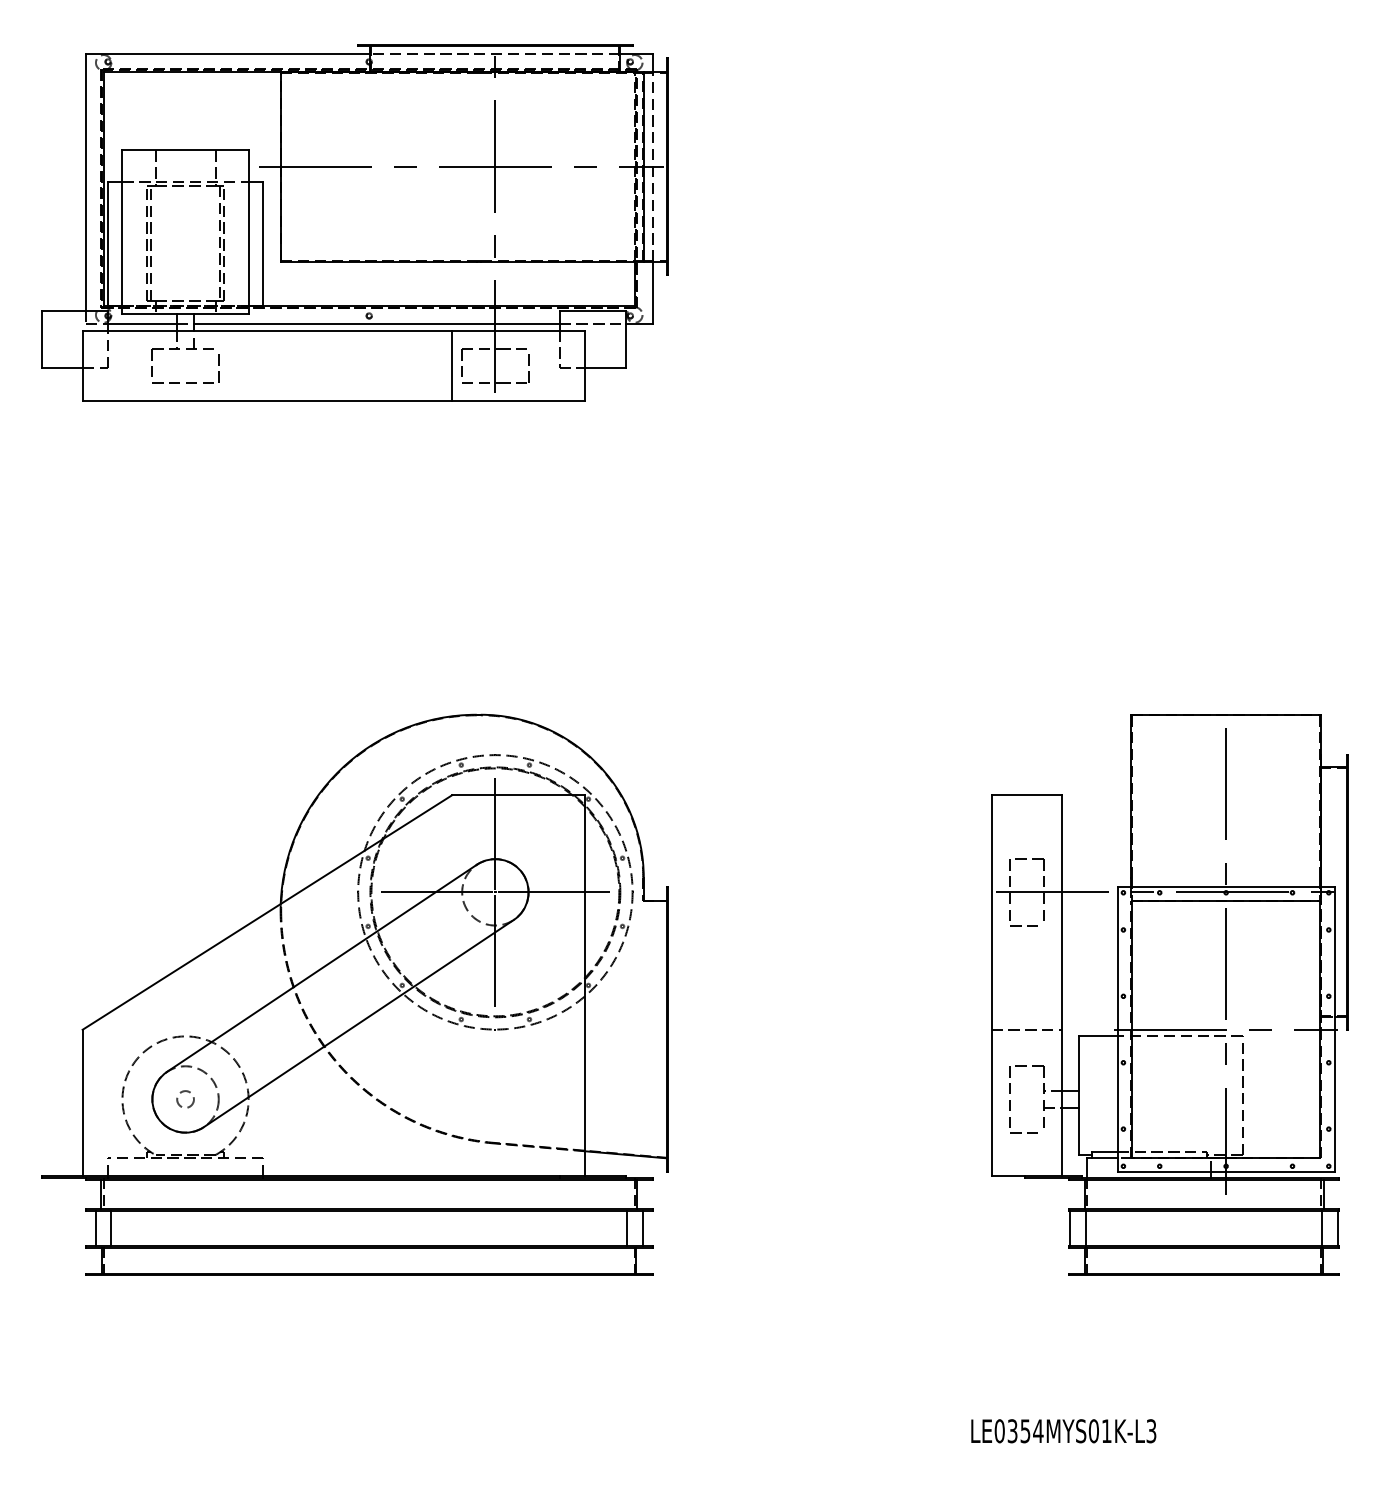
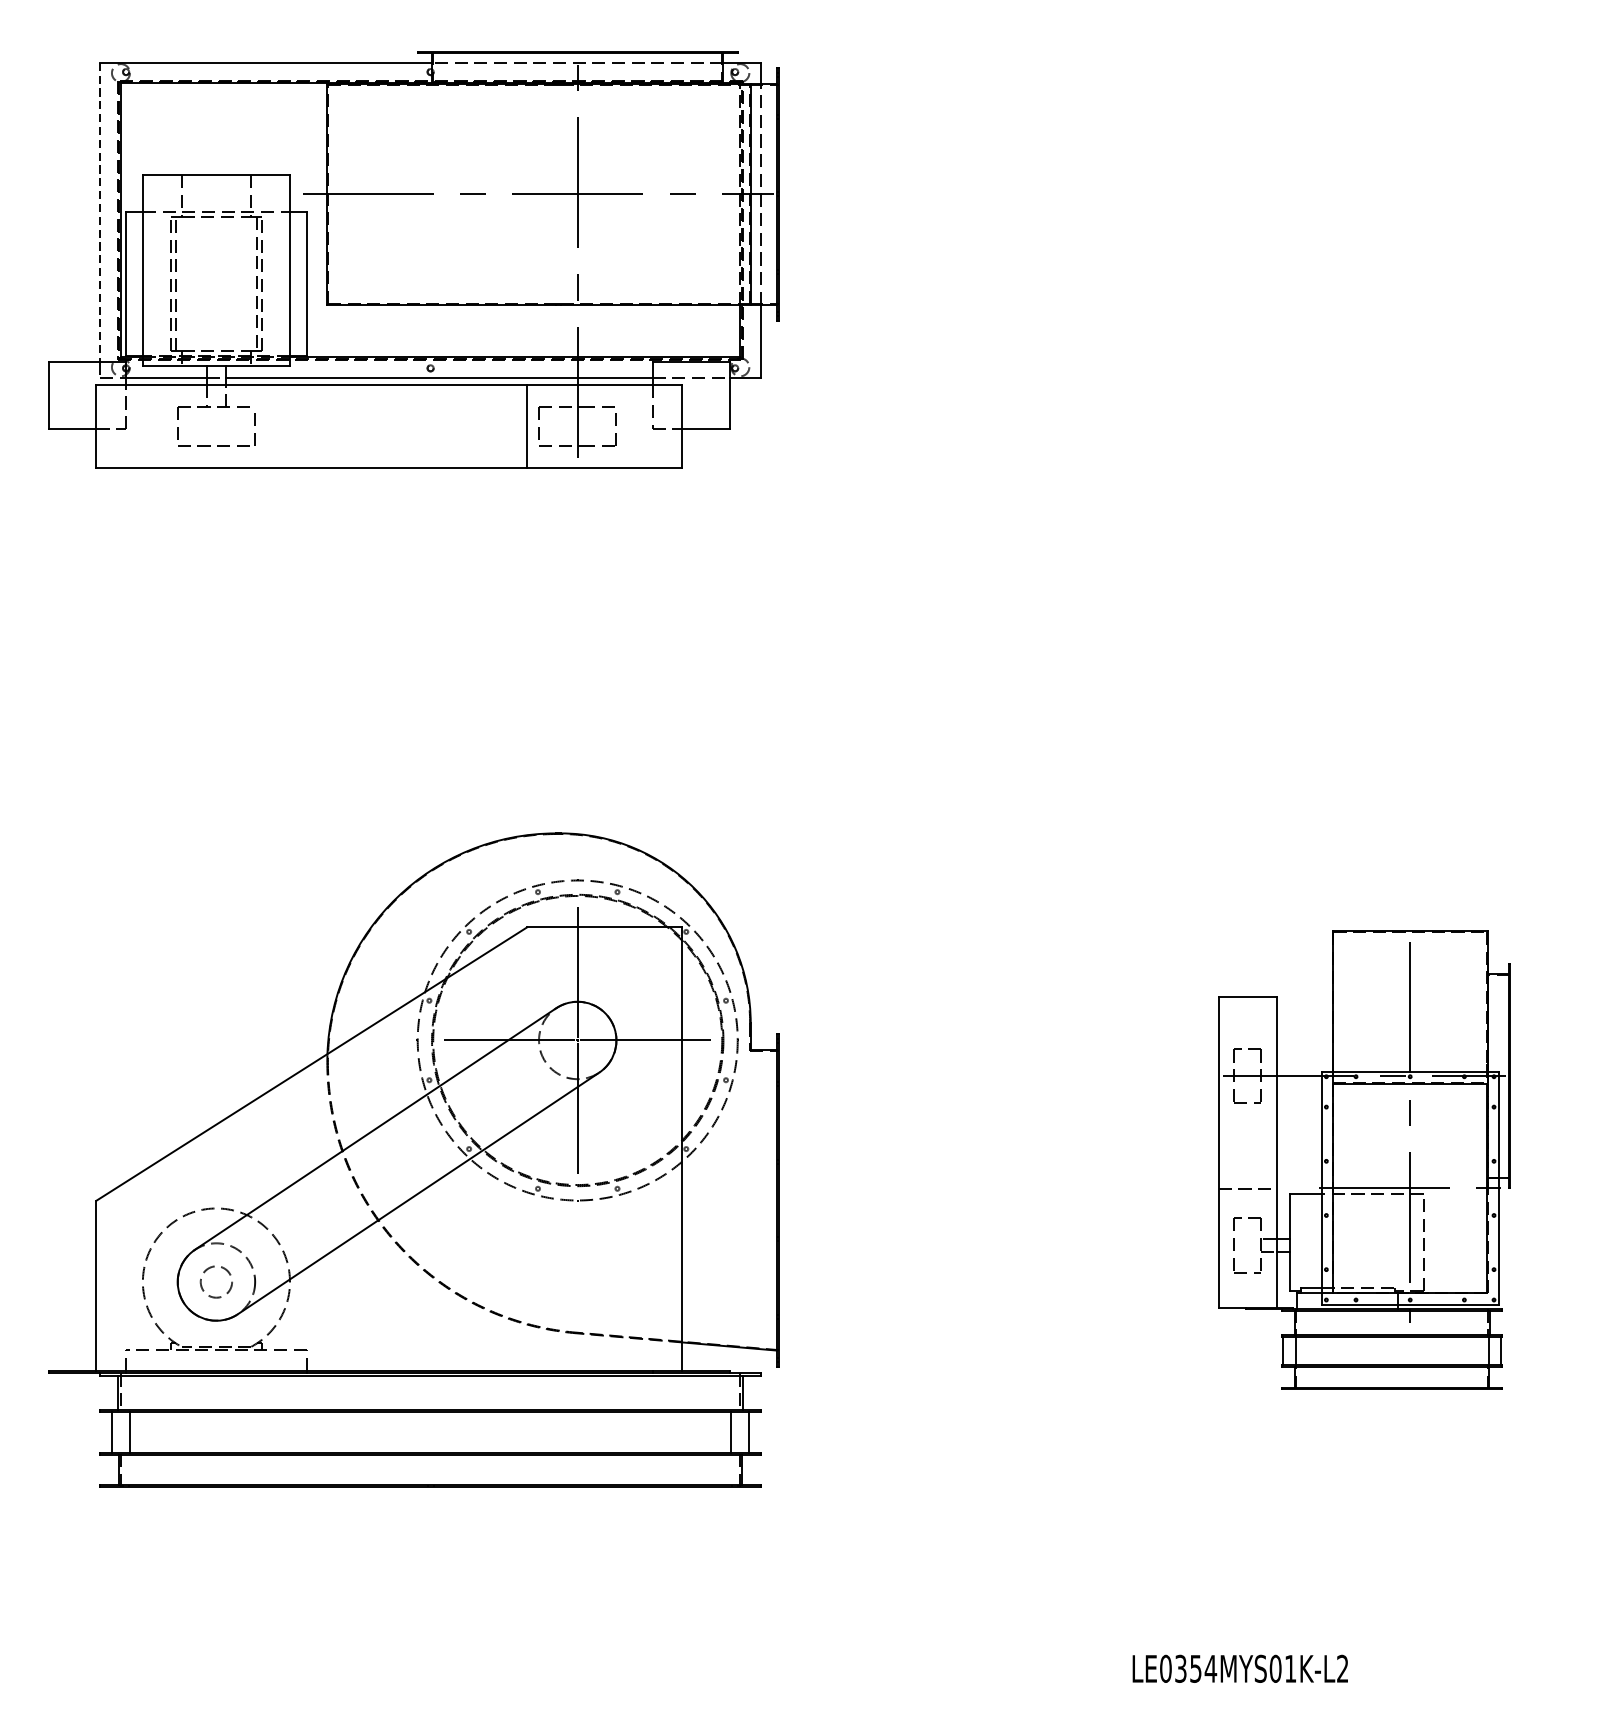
line: (85, 182) -> (99, 212), solid -> dashed
part: (1169, 994) -> (1363, 1159), size x0.7
circle: (185, 1099) -> (216, 1282), size x1.6
text: (1151, 1431) -> (1342, 1669), LE0354MYS01K-L3 -> LE0354MYS01K-L2

